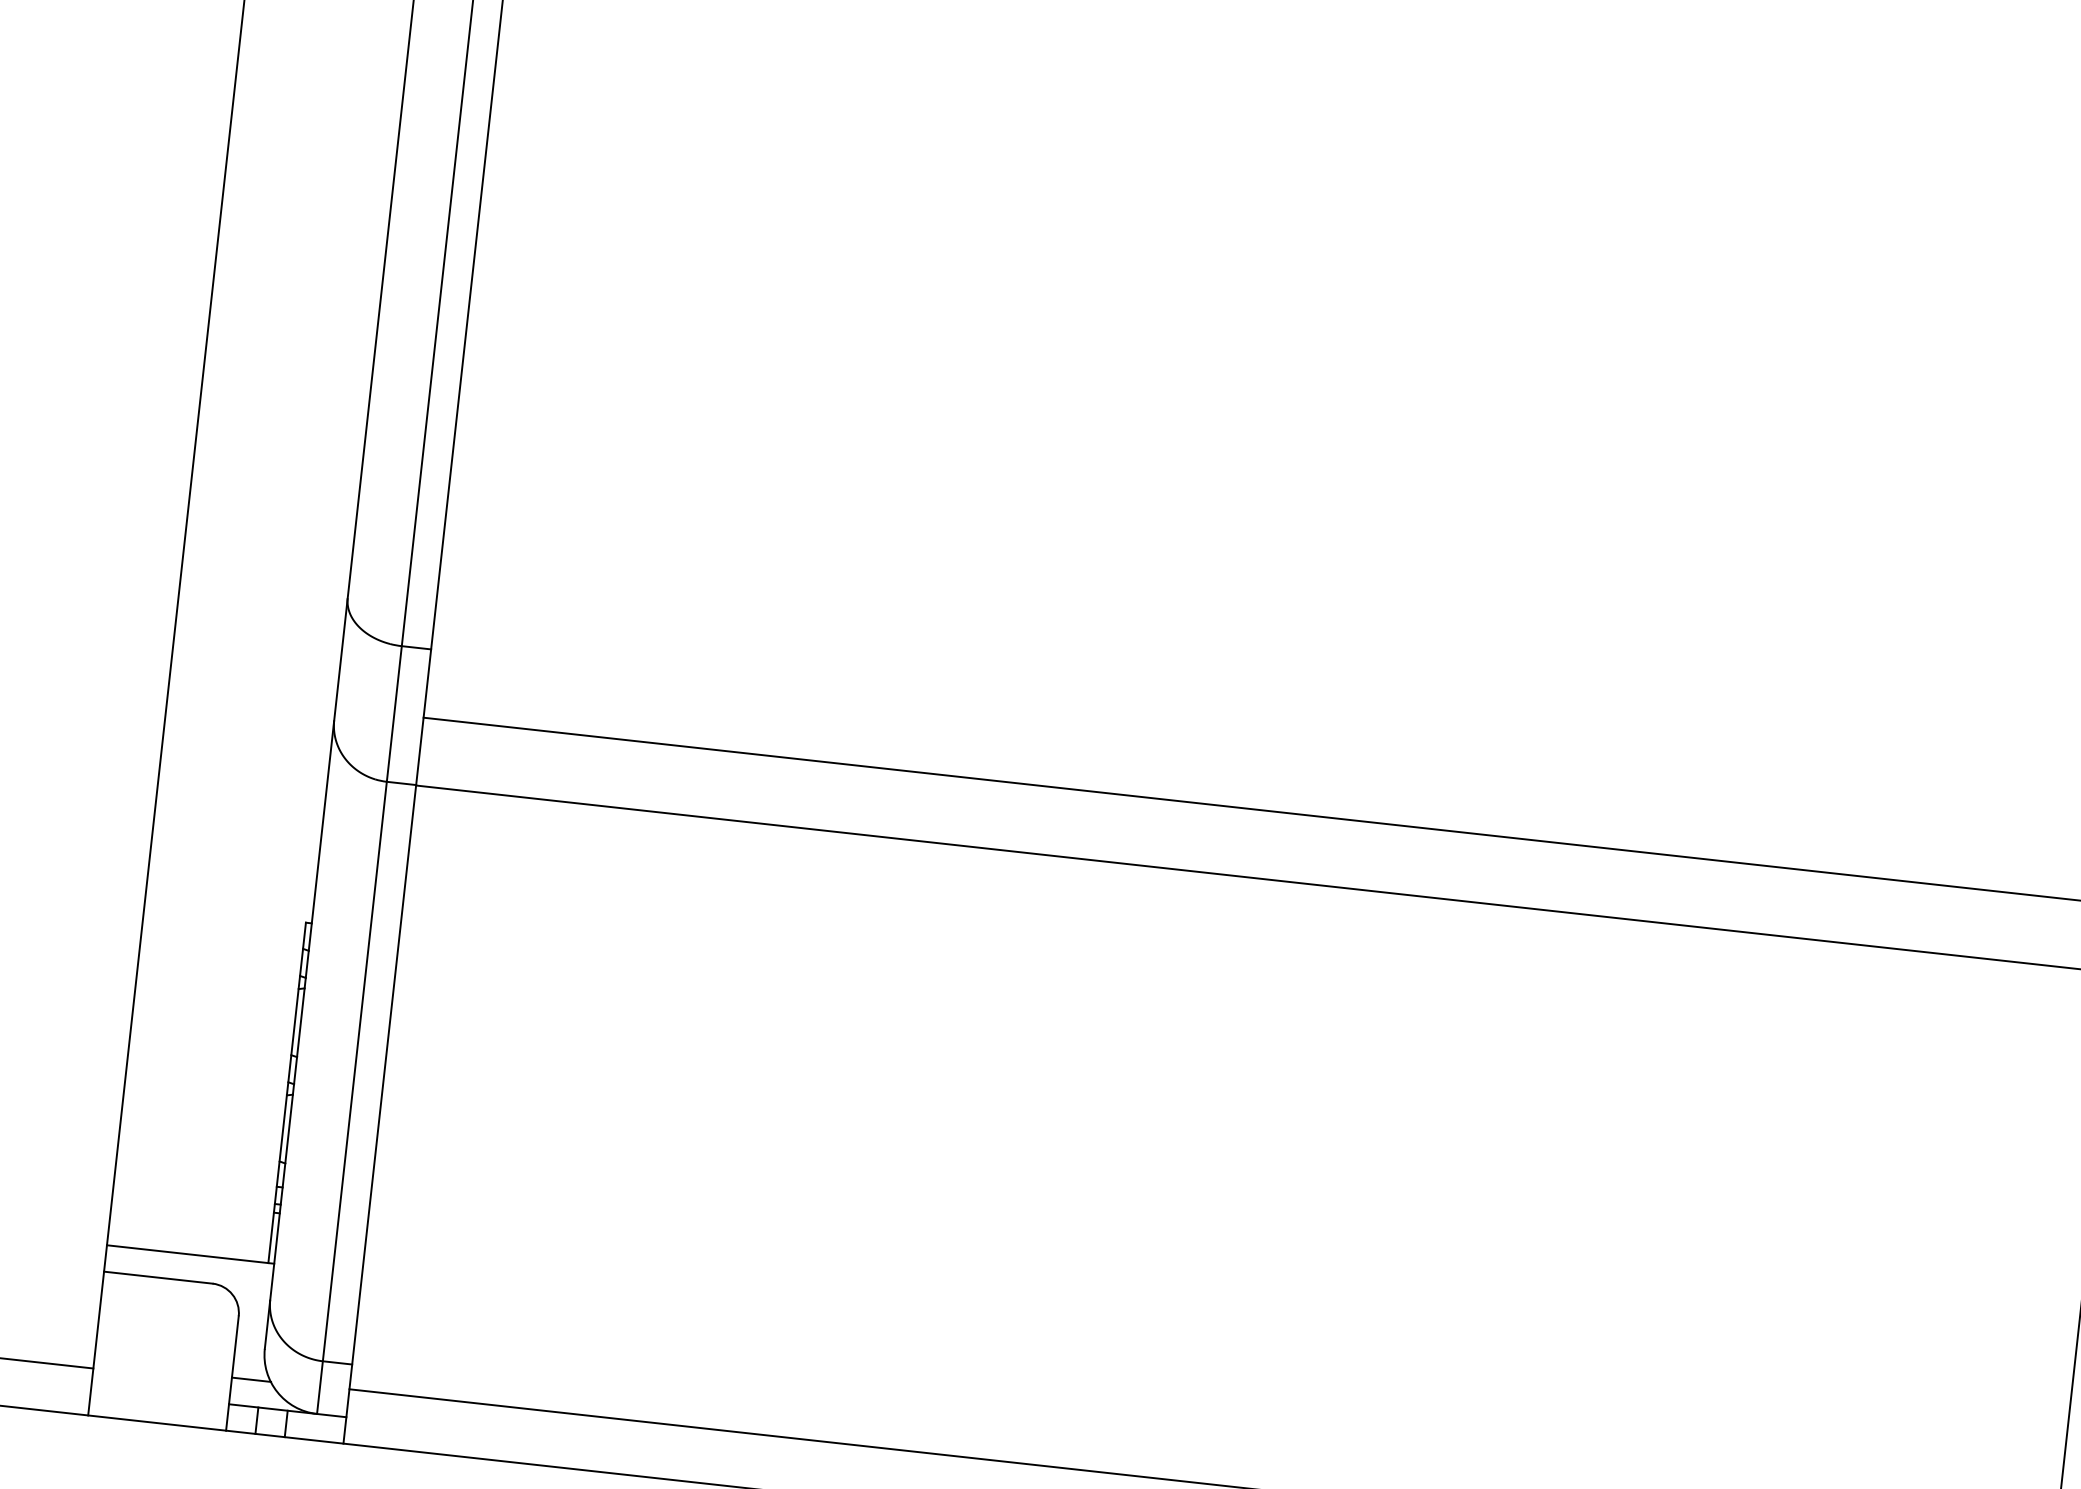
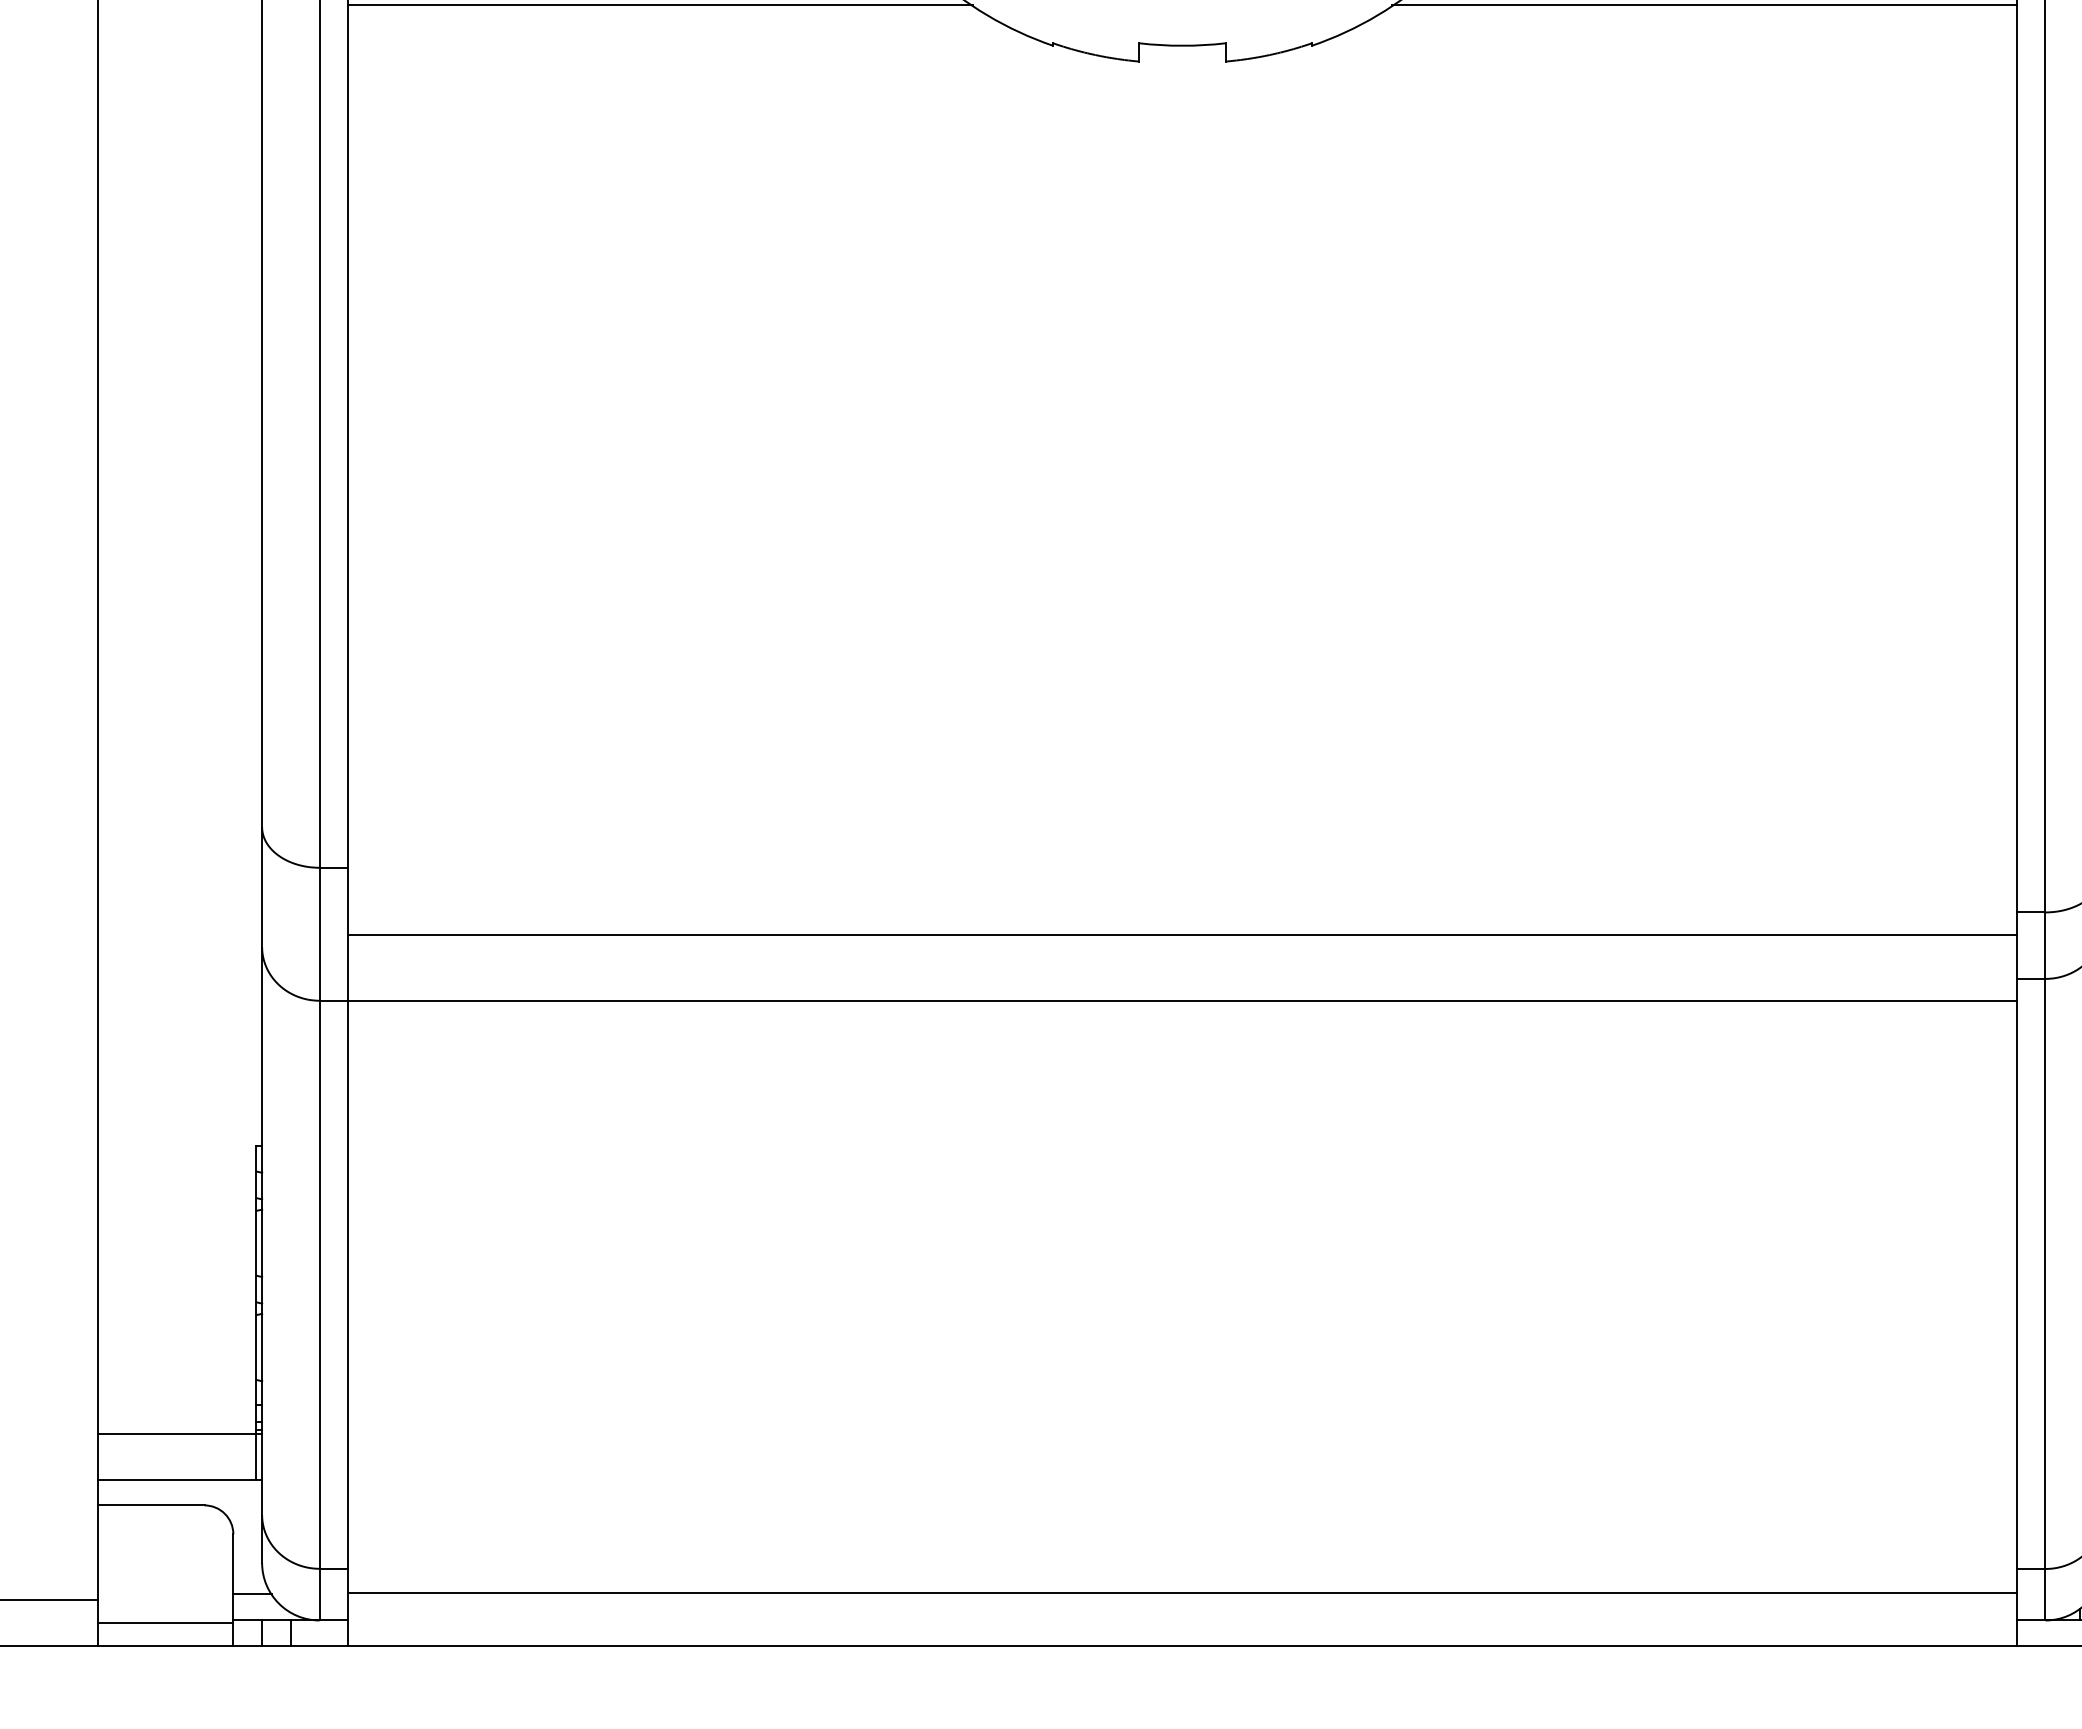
line: (196, 1207) -> (180, 1433), added
line: (159, 1399) -> (165, 1623), added

